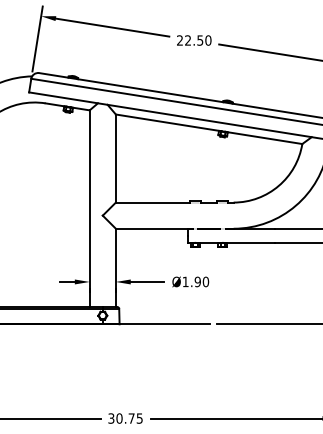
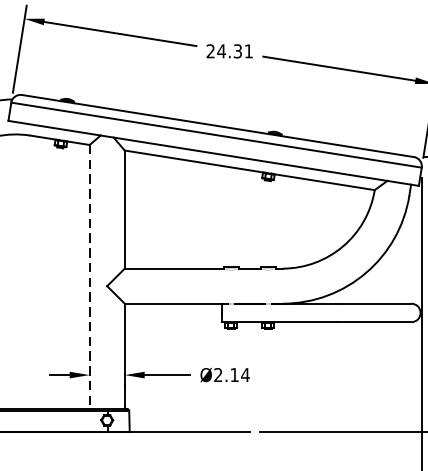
text: (197, 40) -> (234, 51), 22.50 -> 24.31
line: (89, 209) -> (89, 277), solid -> dashed
text: (195, 281) -> (231, 374), Ø1.90 -> Ø2.14

